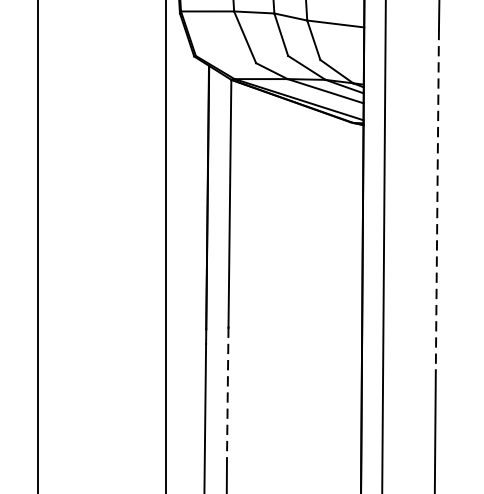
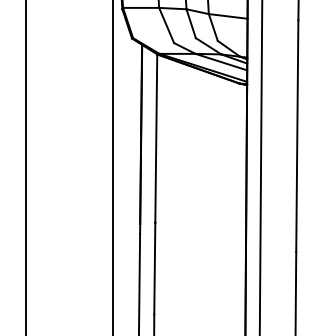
line: (437, 200) -> (297, 136), dashed -> solid
line: (227, 394) -> (154, 268), dashed -> solid

